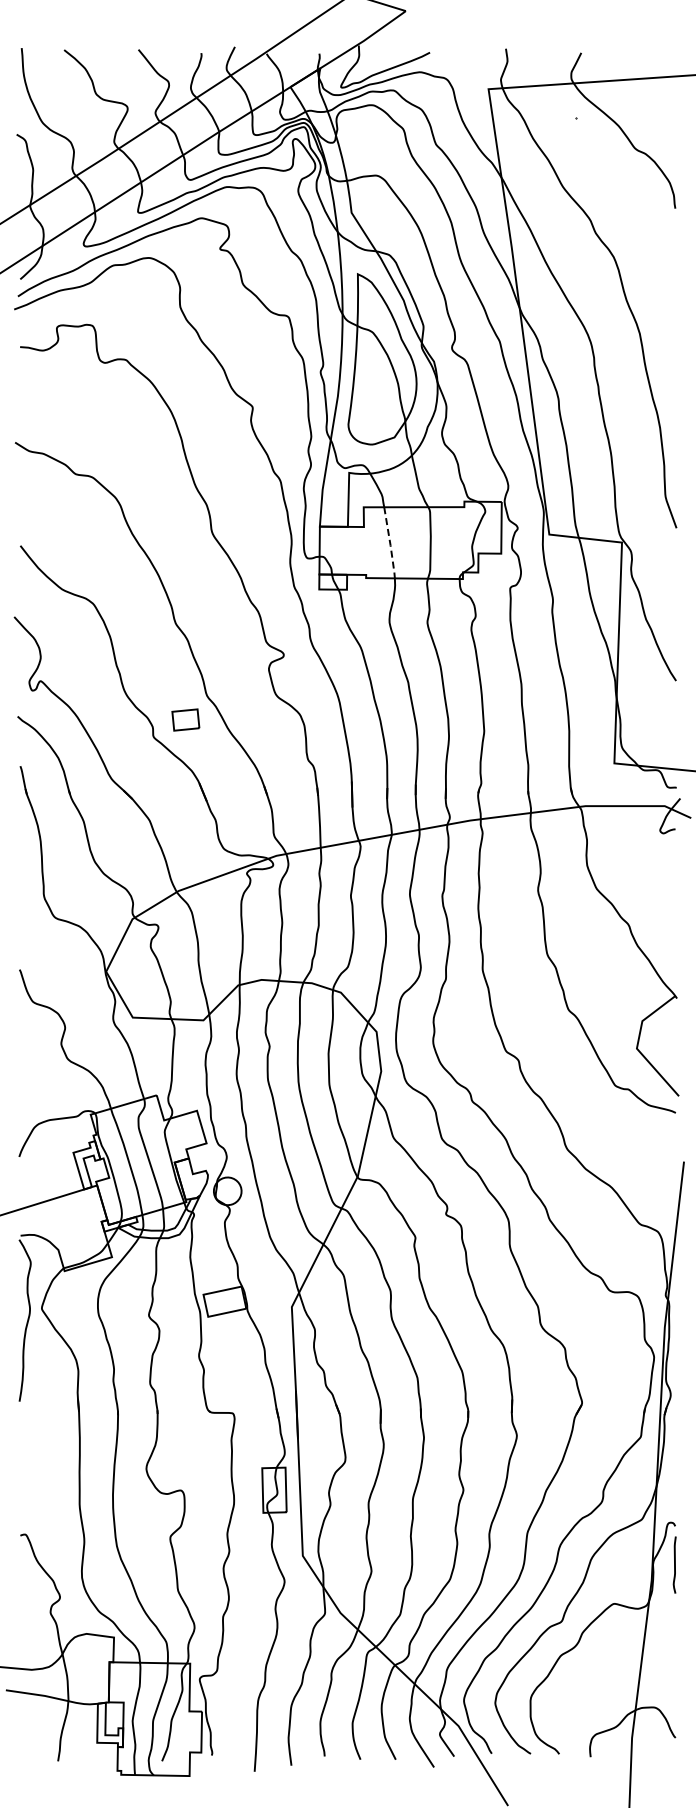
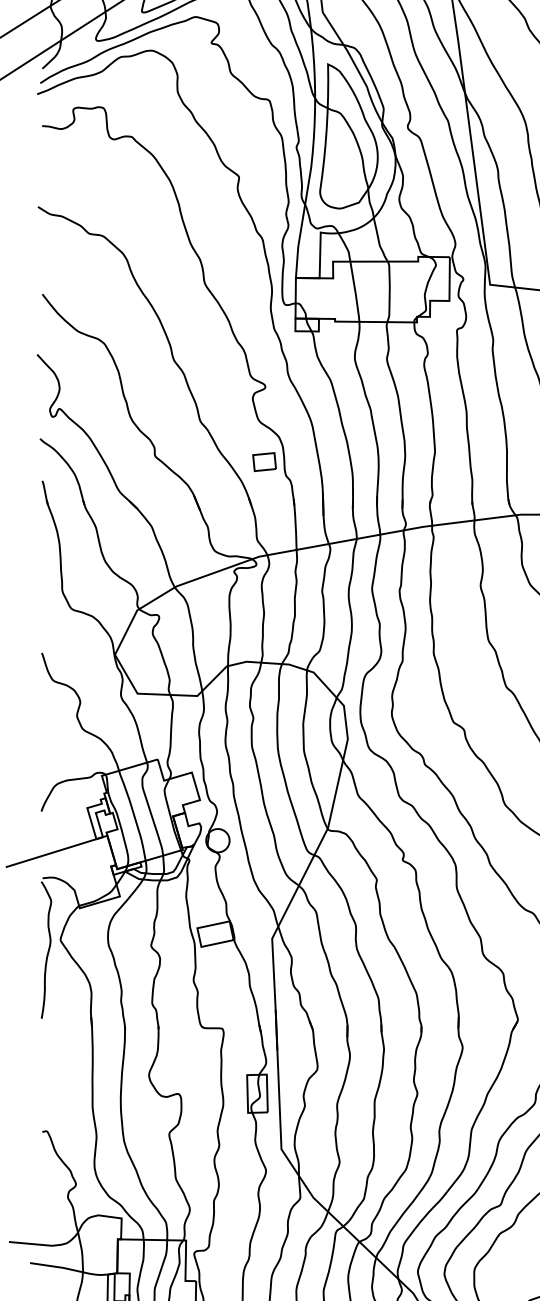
line: (390, 544) -> (355, 293), dashed -> solid
part: (185, 719) -> (264, 461), moved

